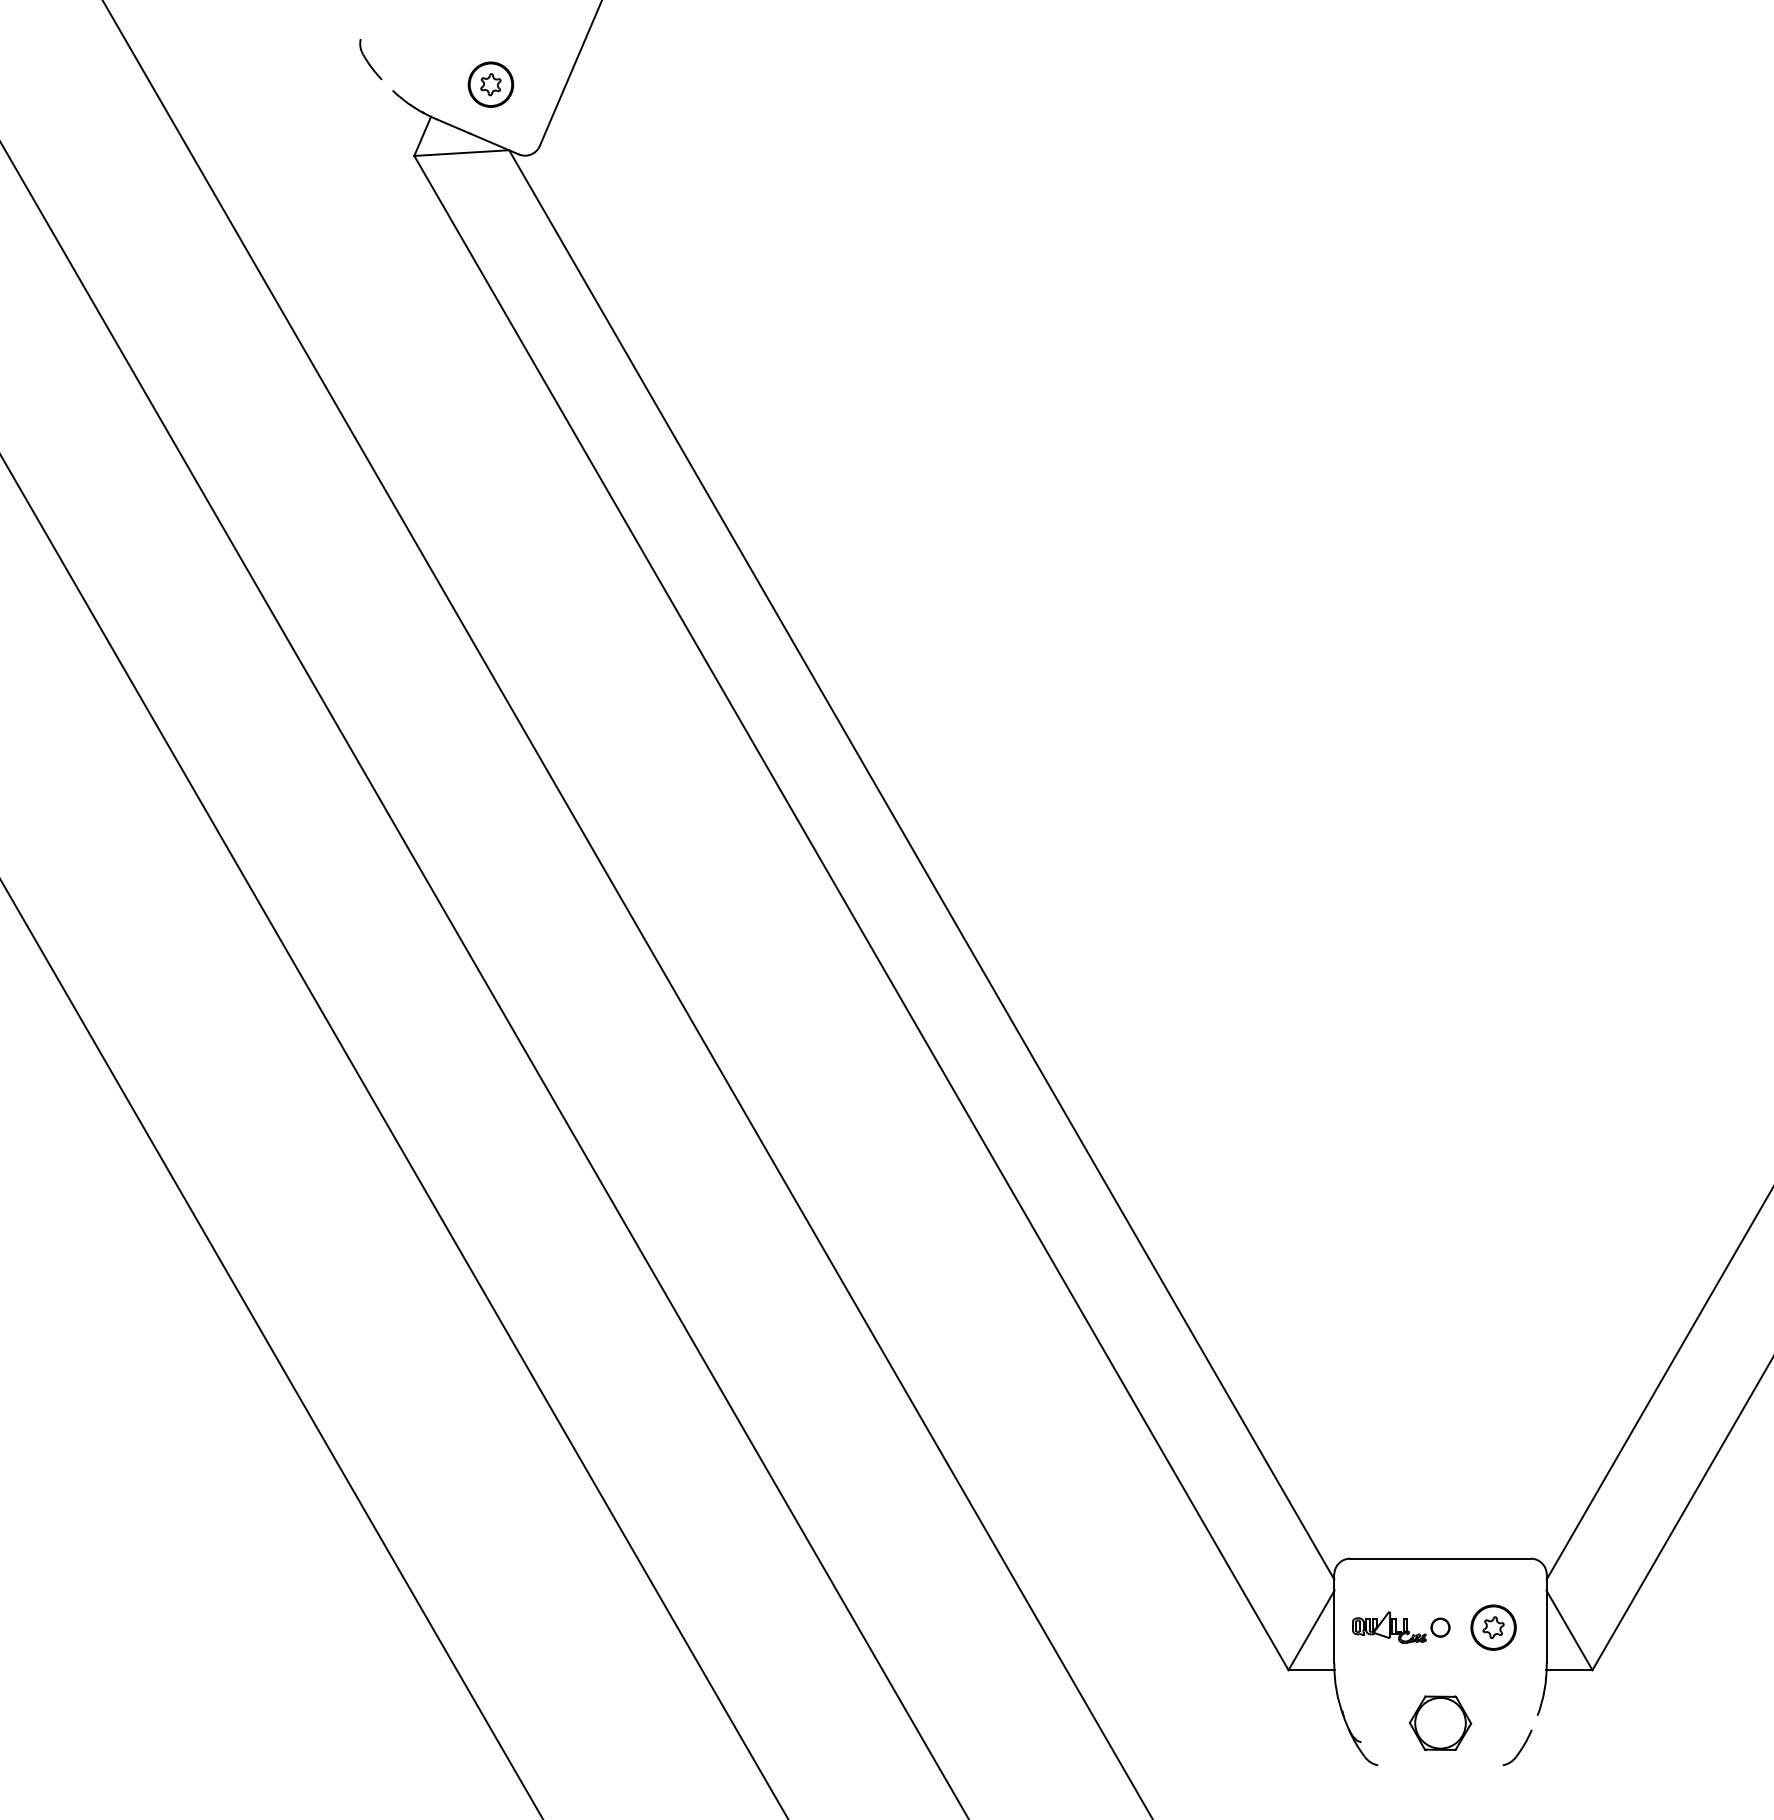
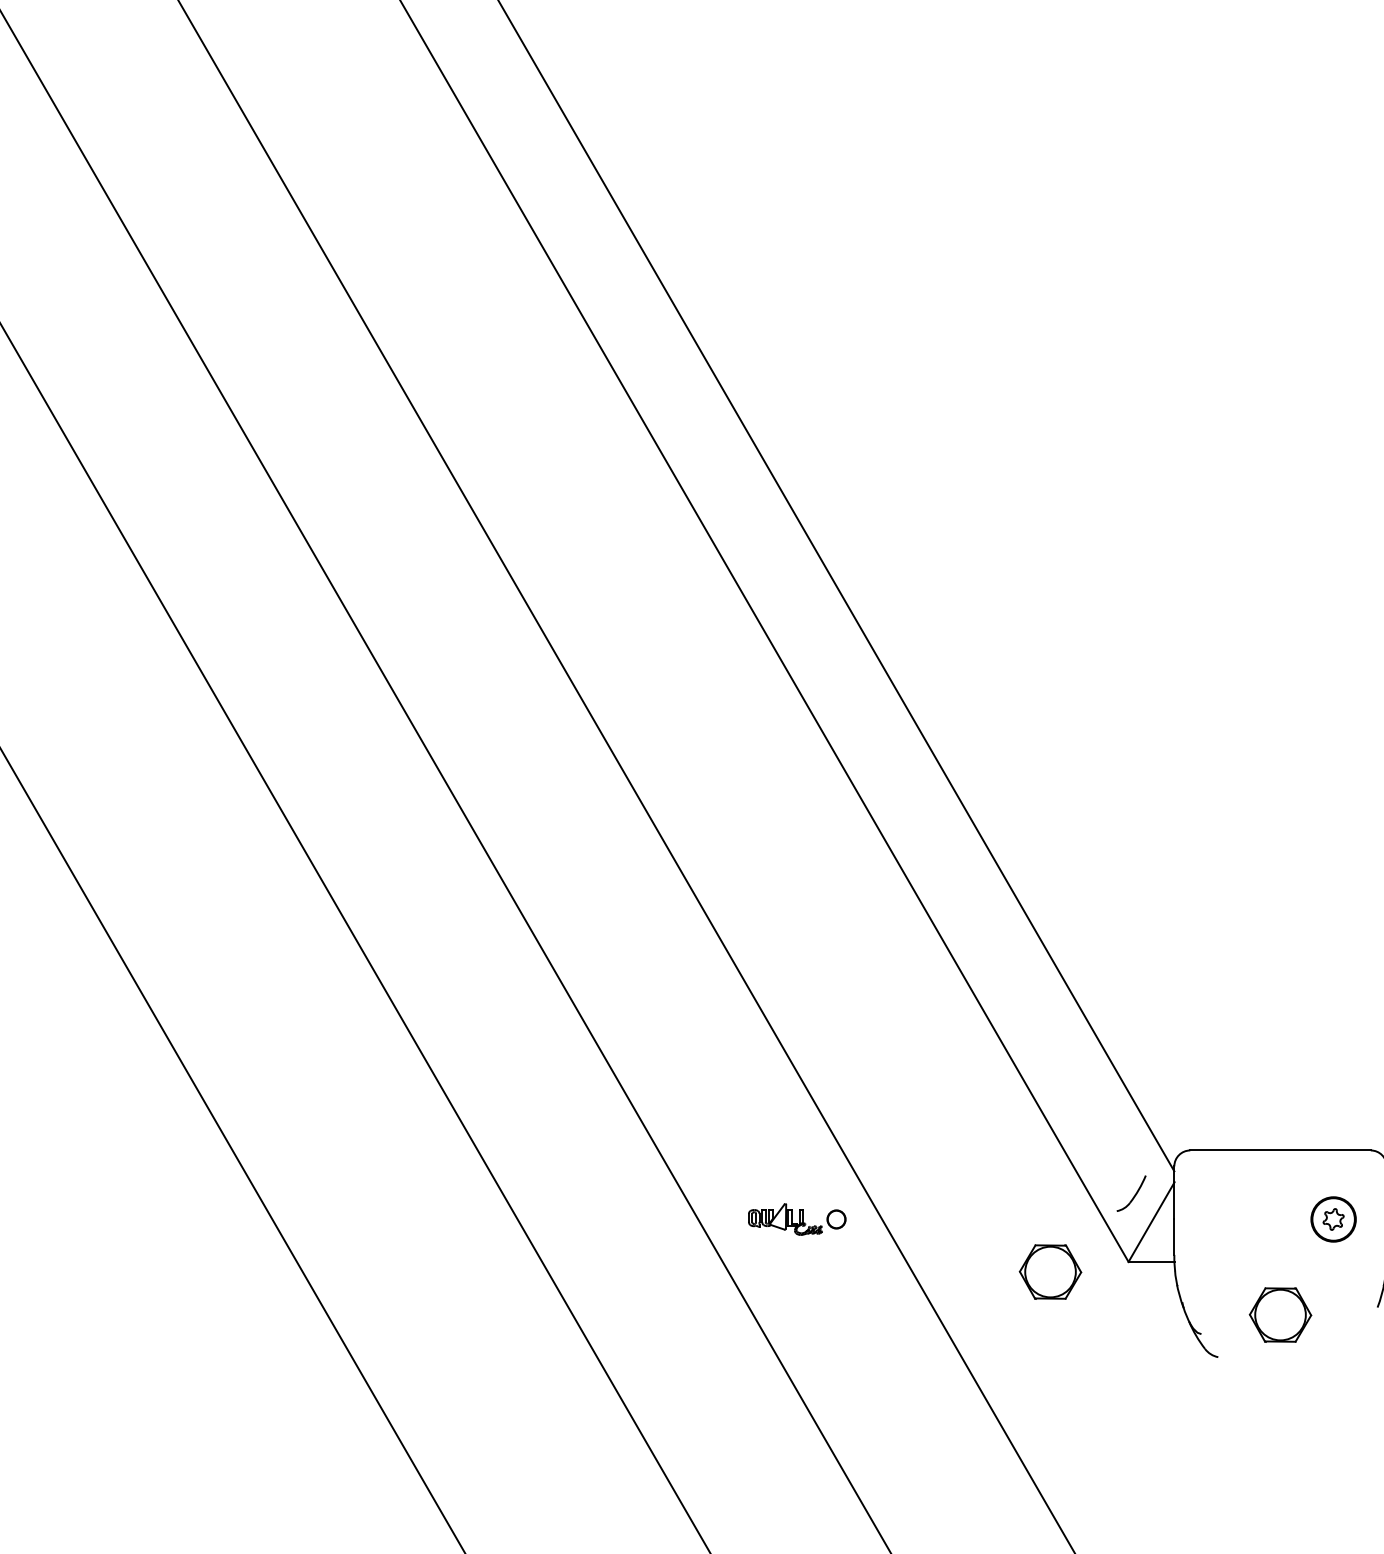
part: (1401, 1627) -> (797, 1219), moved
part: (1210, 1680) -> (1050, 1272), added
part: (1517, 1747) -> (1131, 1193), moved

